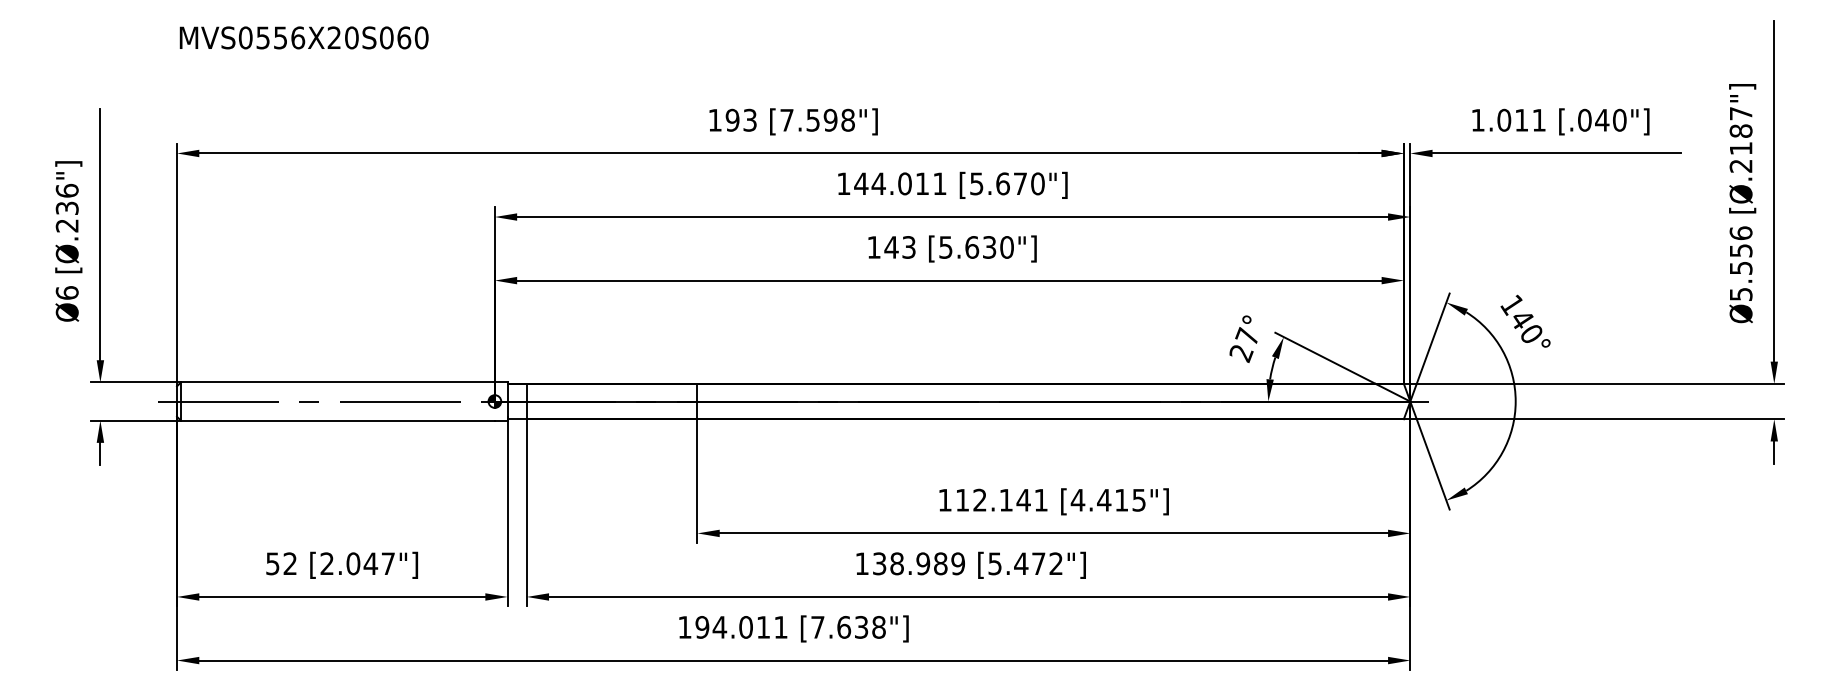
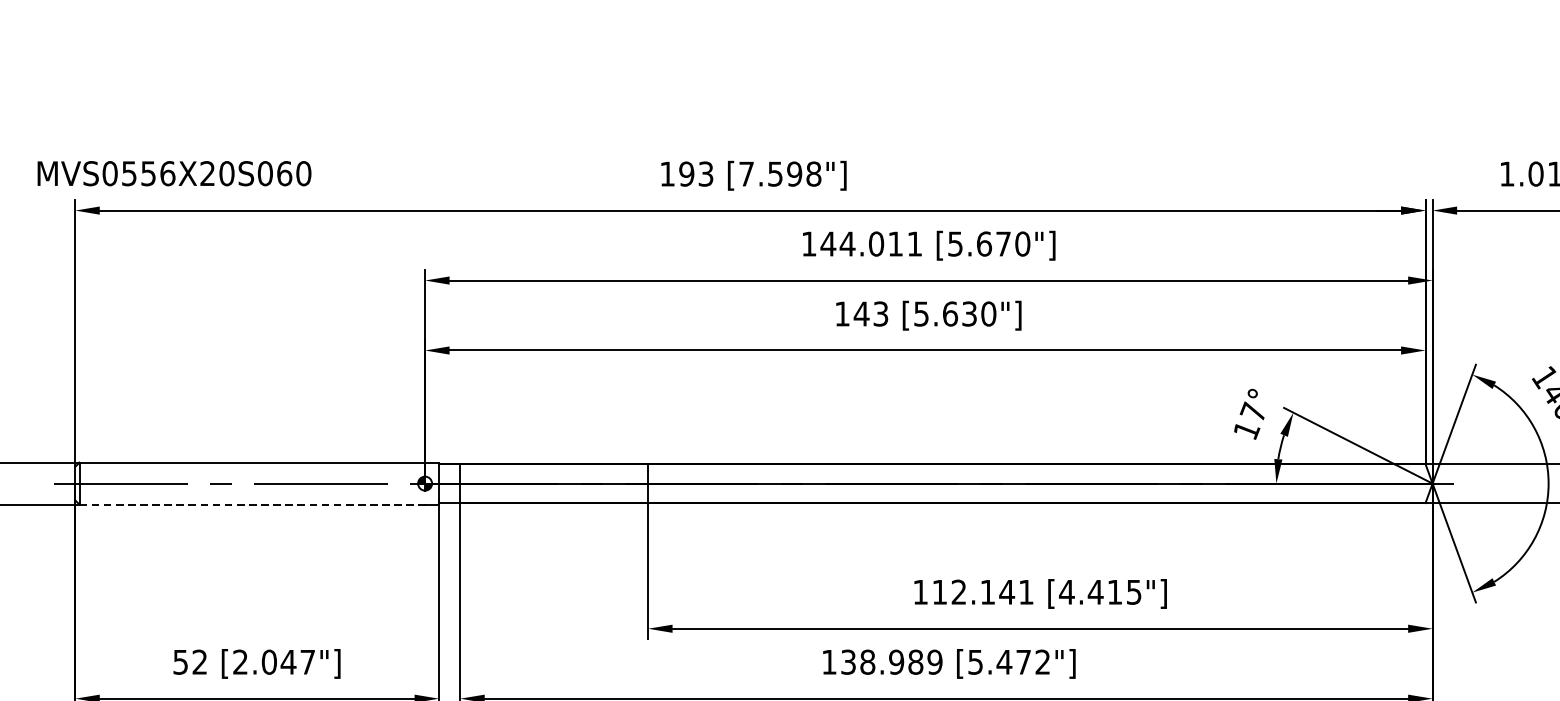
text: (303, 37) -> (173, 173), moved
text: (1241, 354) -> (1246, 431), 27° -> 17°
line: (338, 420) -> (252, 504), solid -> dashed

